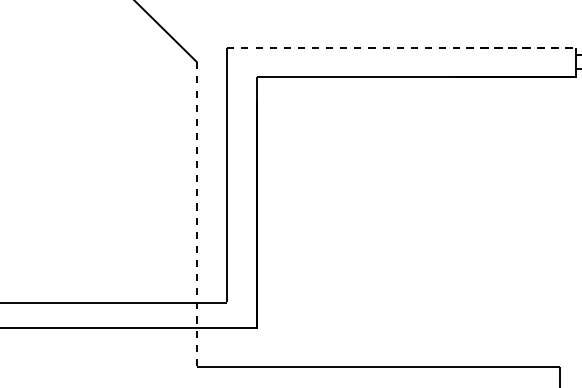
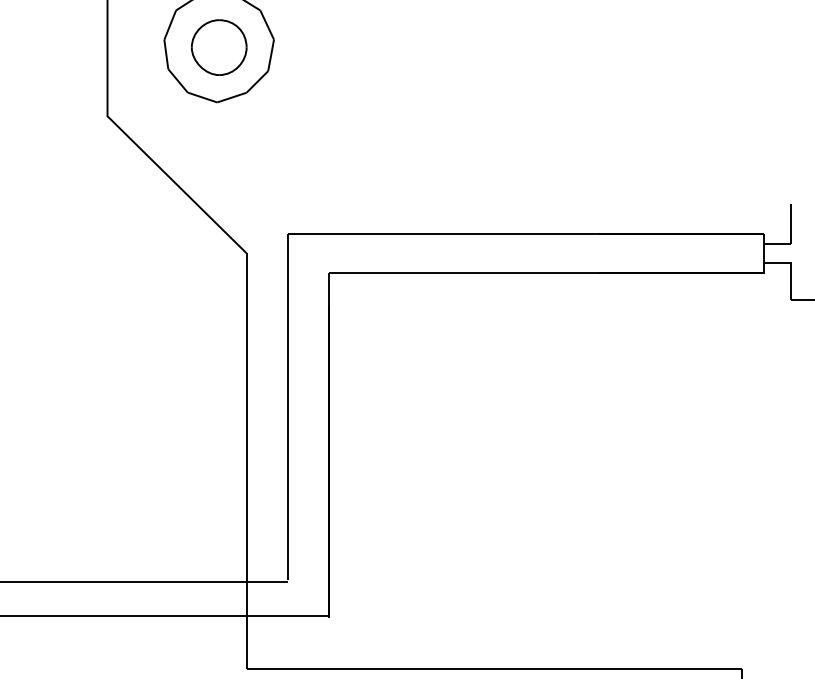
line: (462, 47) -> (608, 233), dashed -> solid
line: (197, 214) -> (246, 460), dashed -> solid

